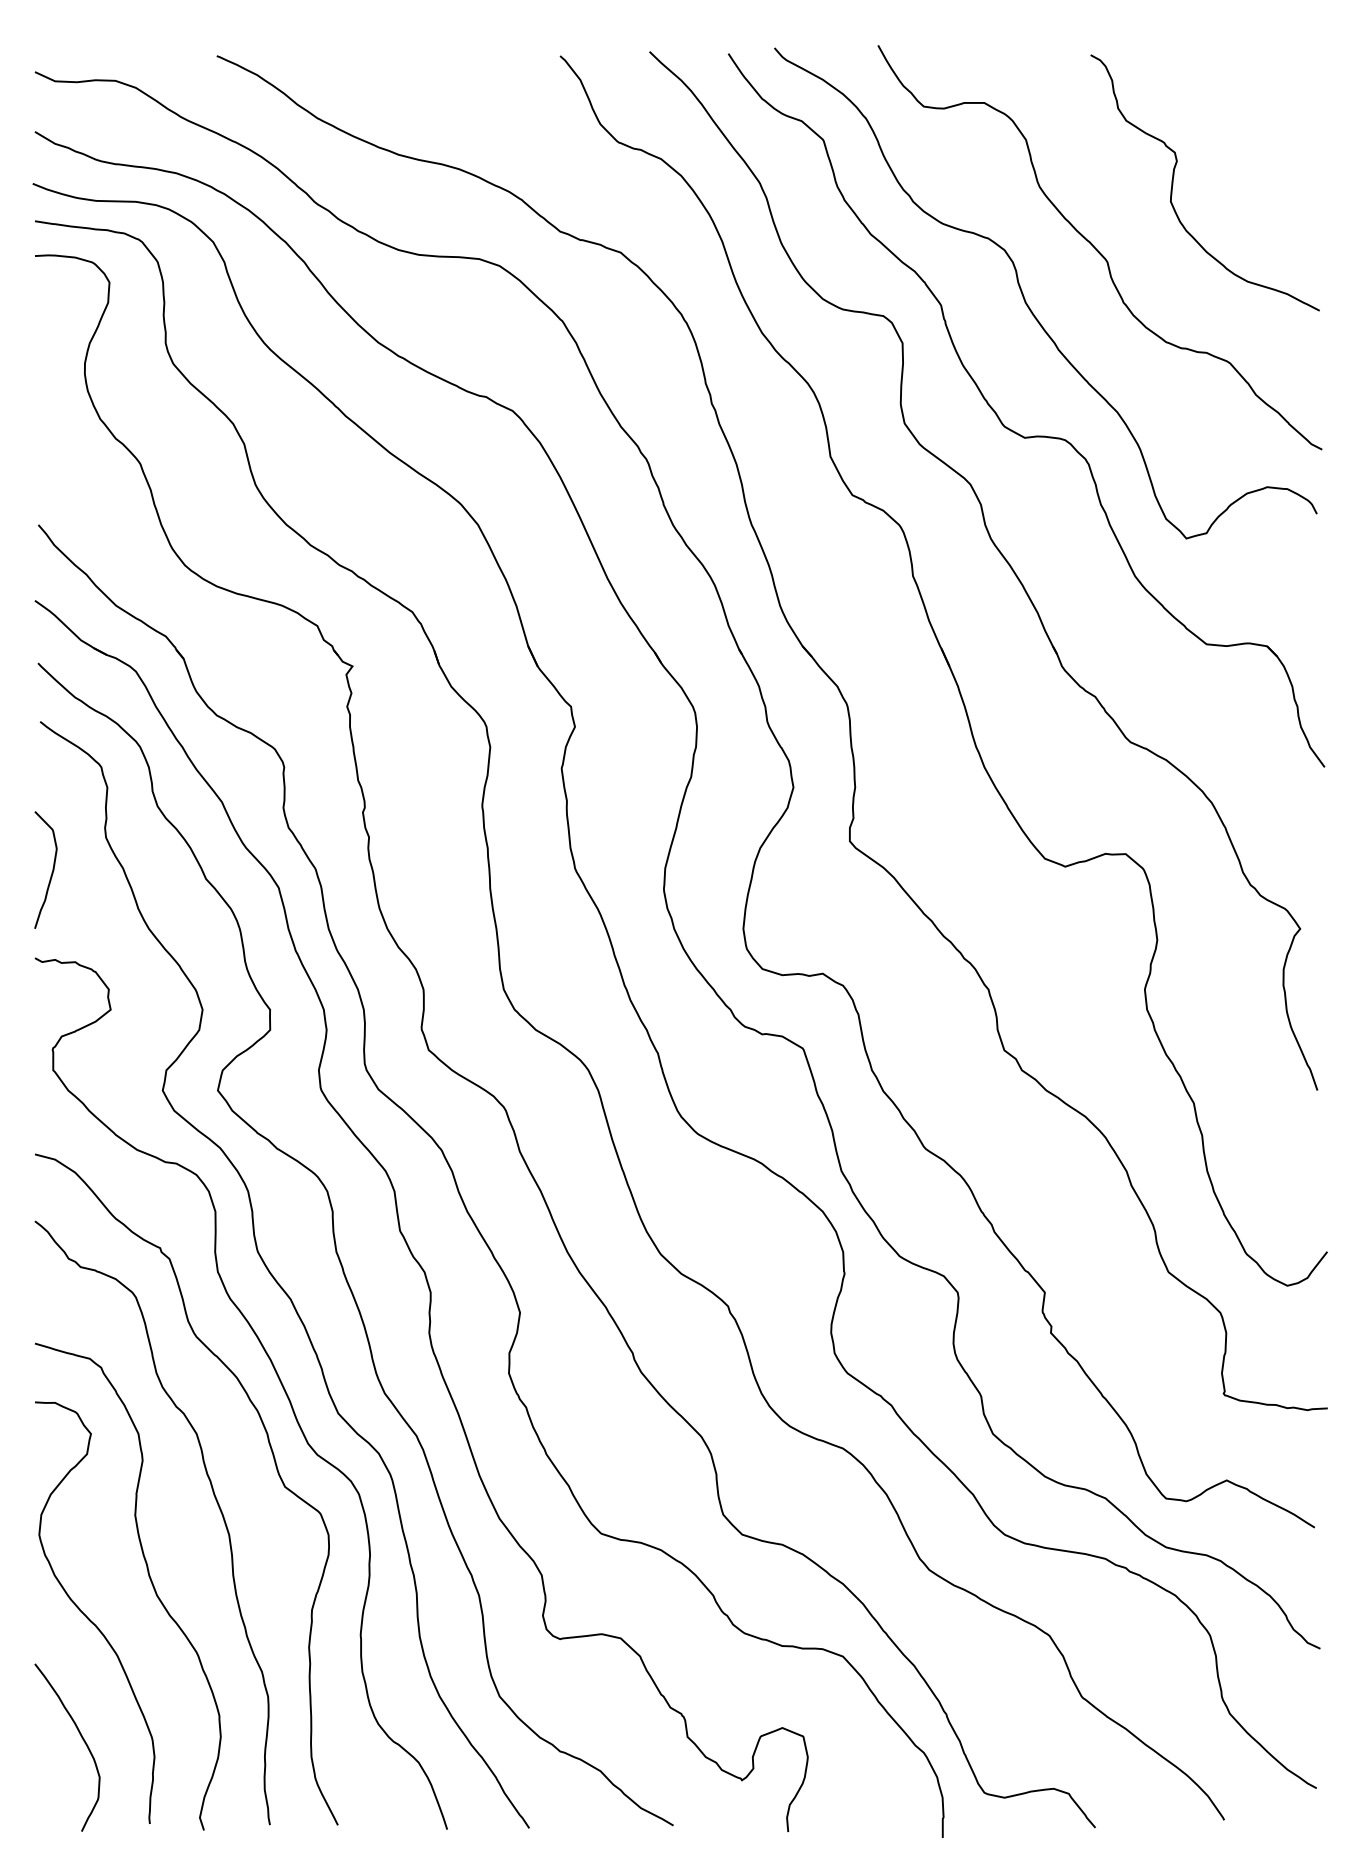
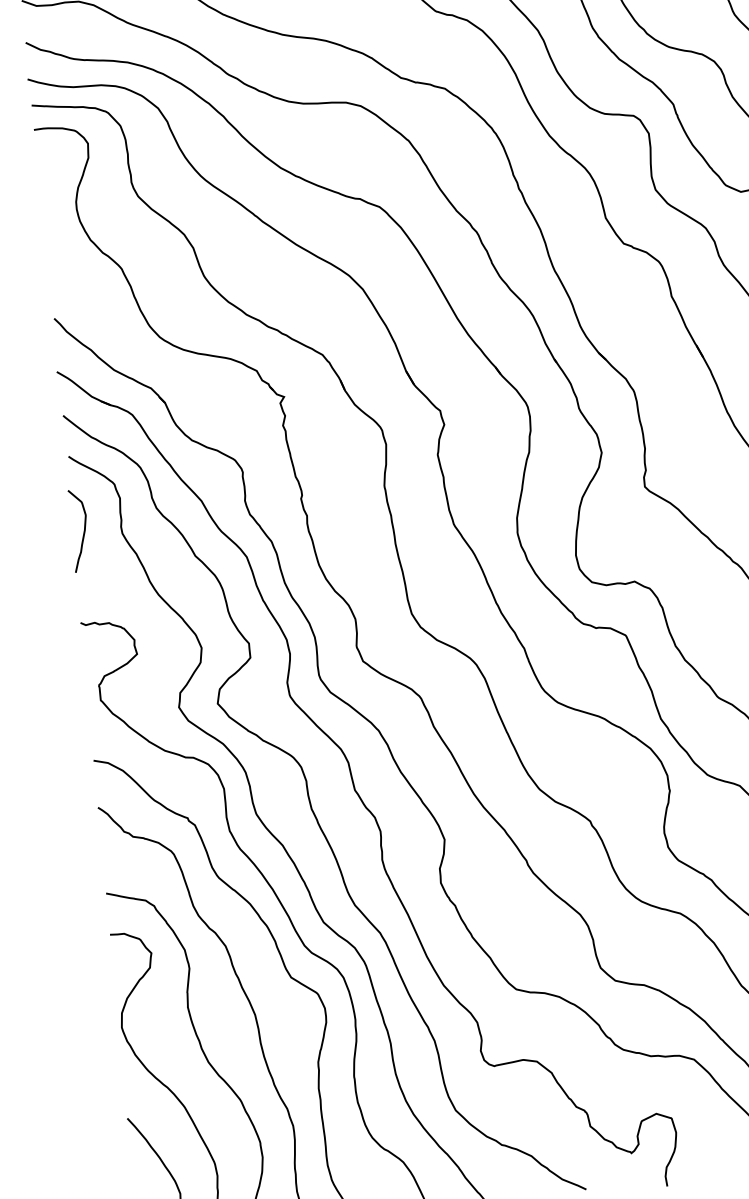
curve: (51, 872) -> (83, 532), moved

